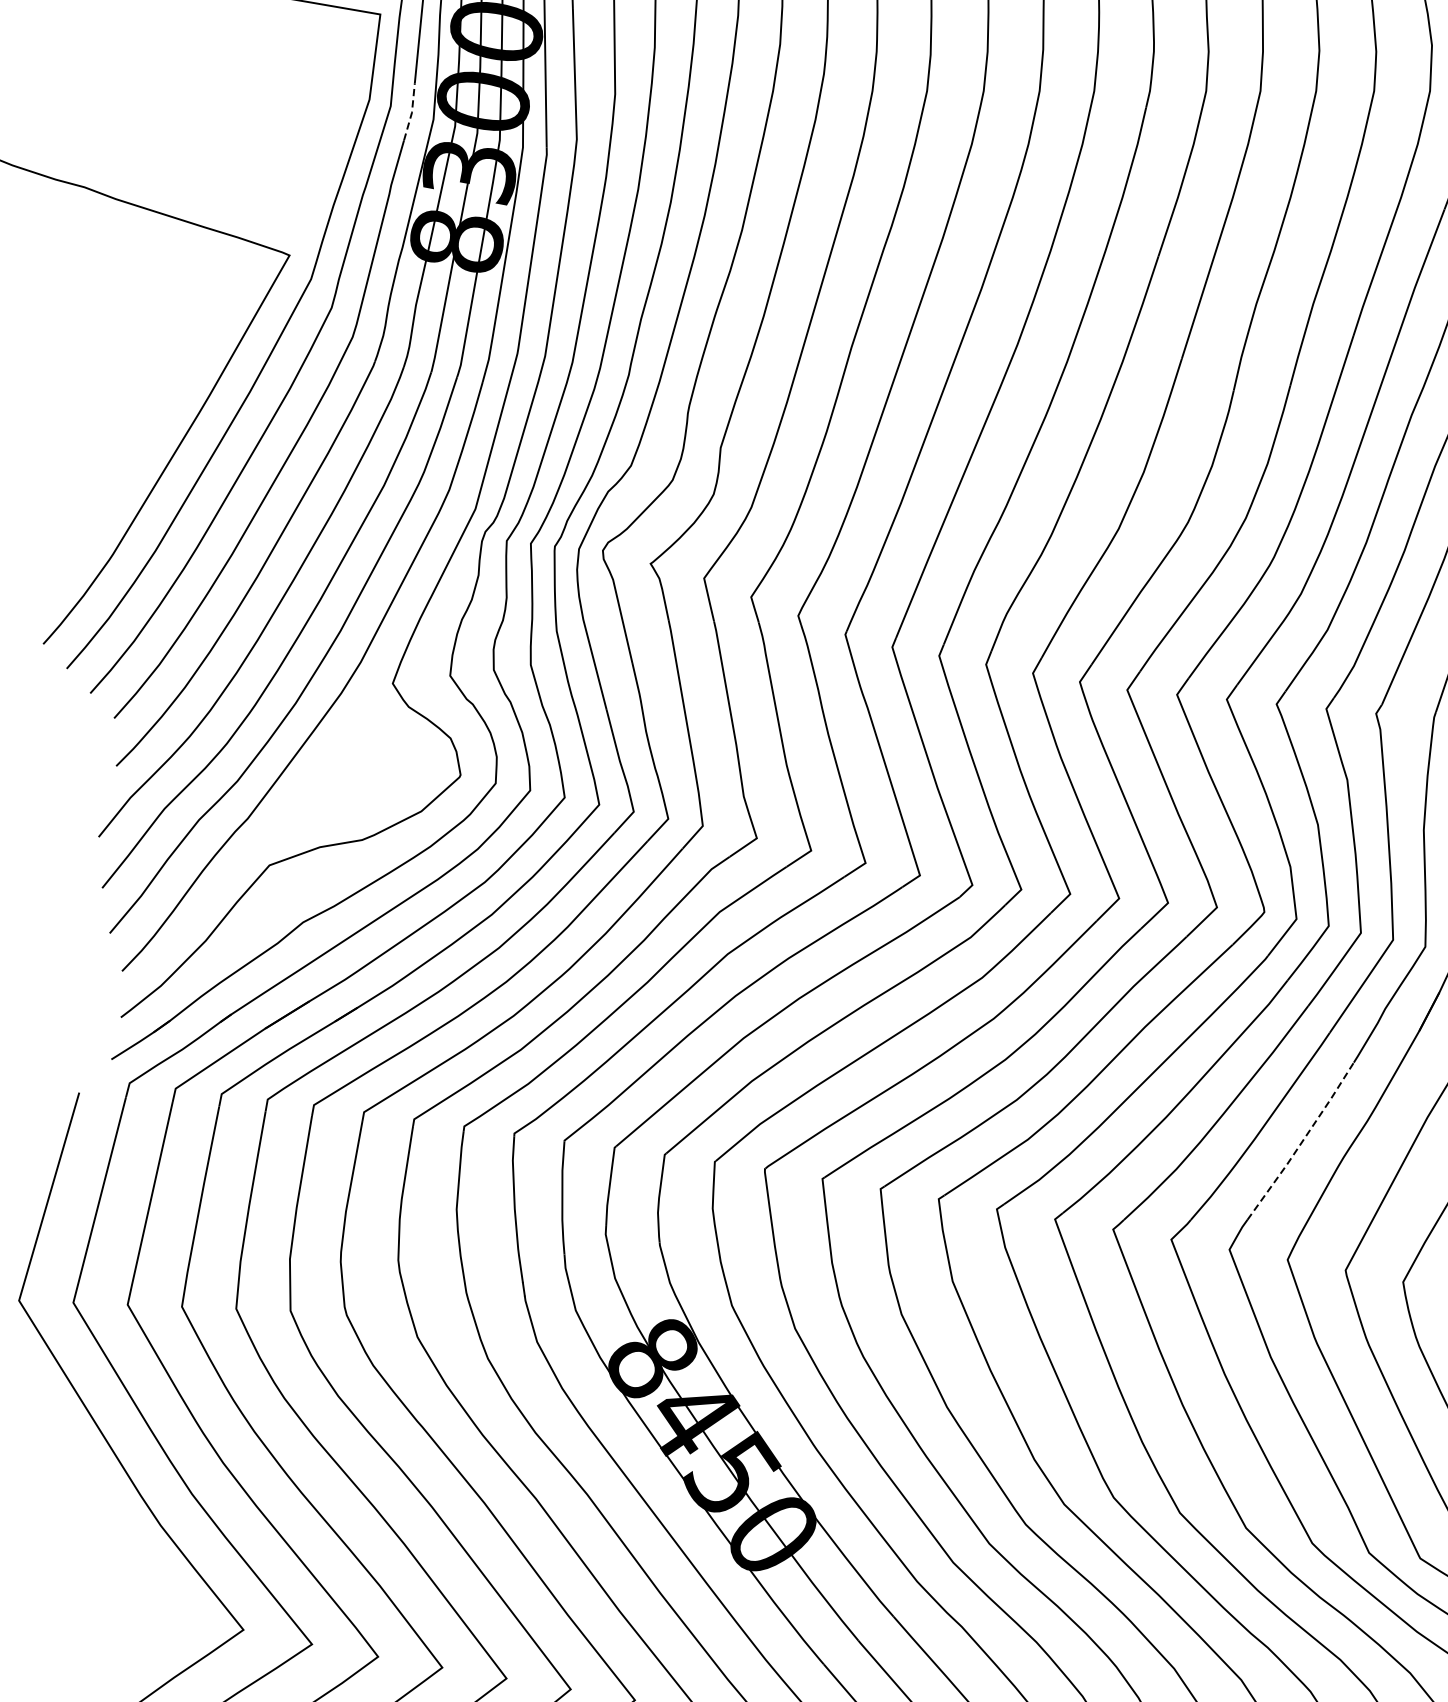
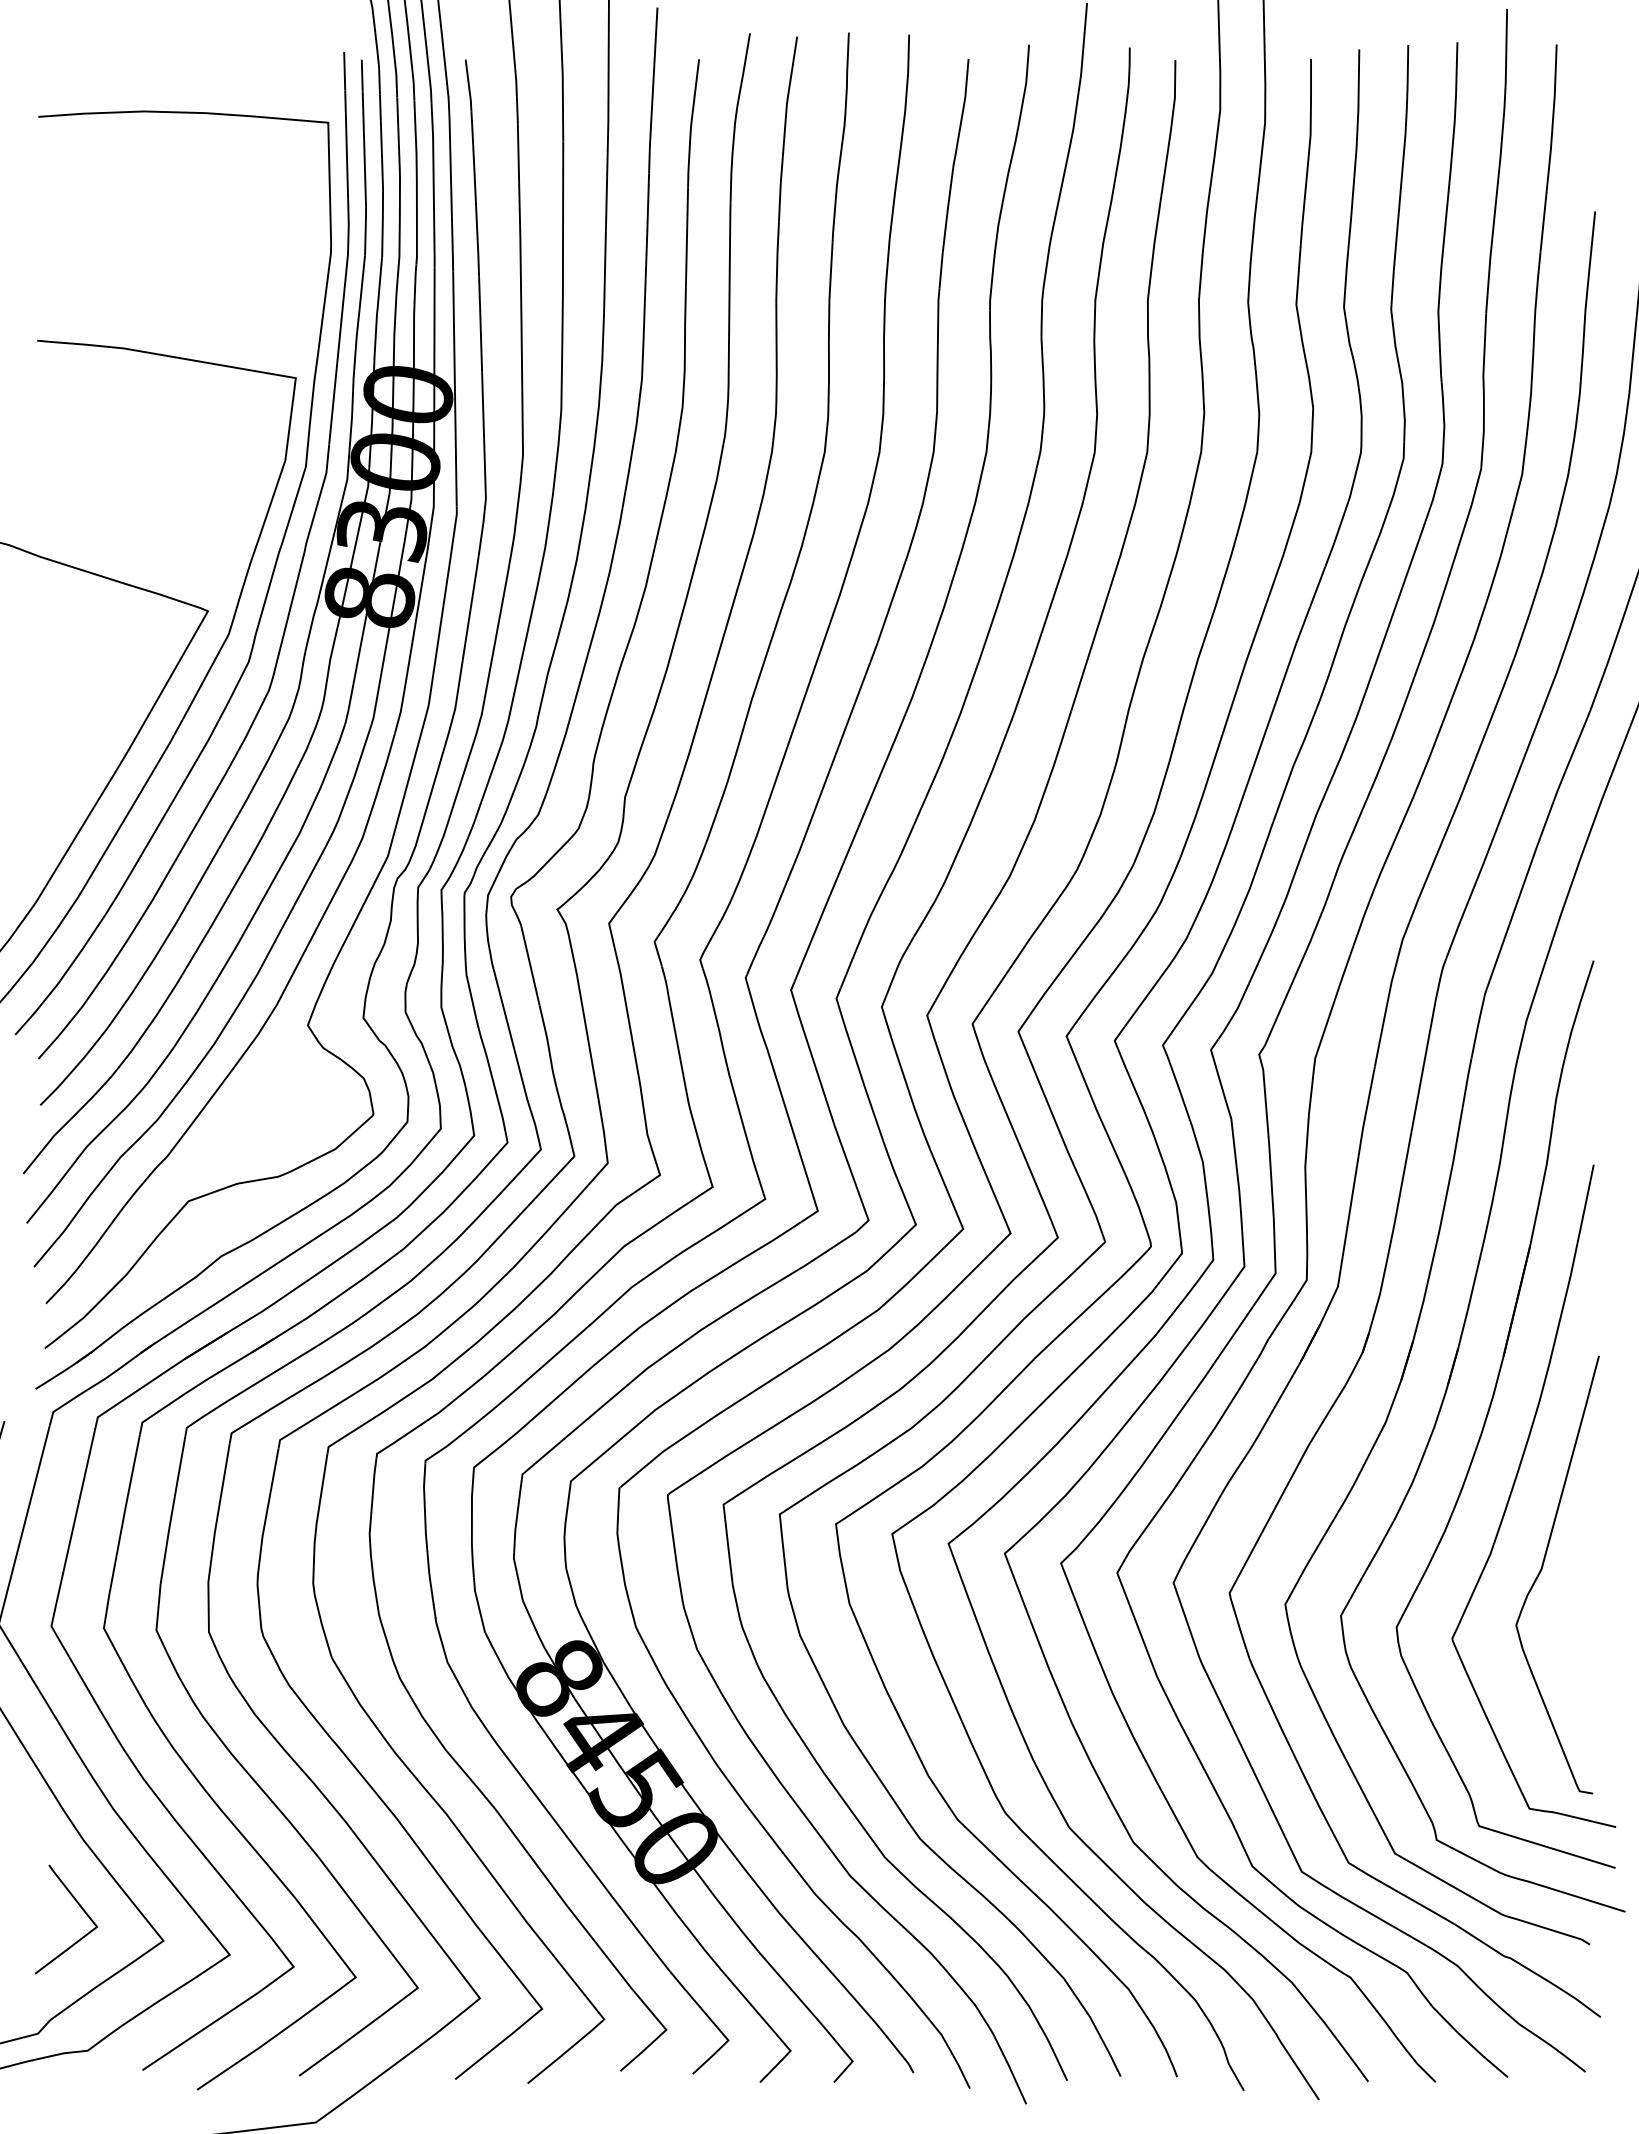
line: (412, 113) -> (326, 473), dashed -> solid
line: (1302, 1141) -> (1187, 1468), dashed -> solid
curve: (159, 1598) -> (82, 1910), added

